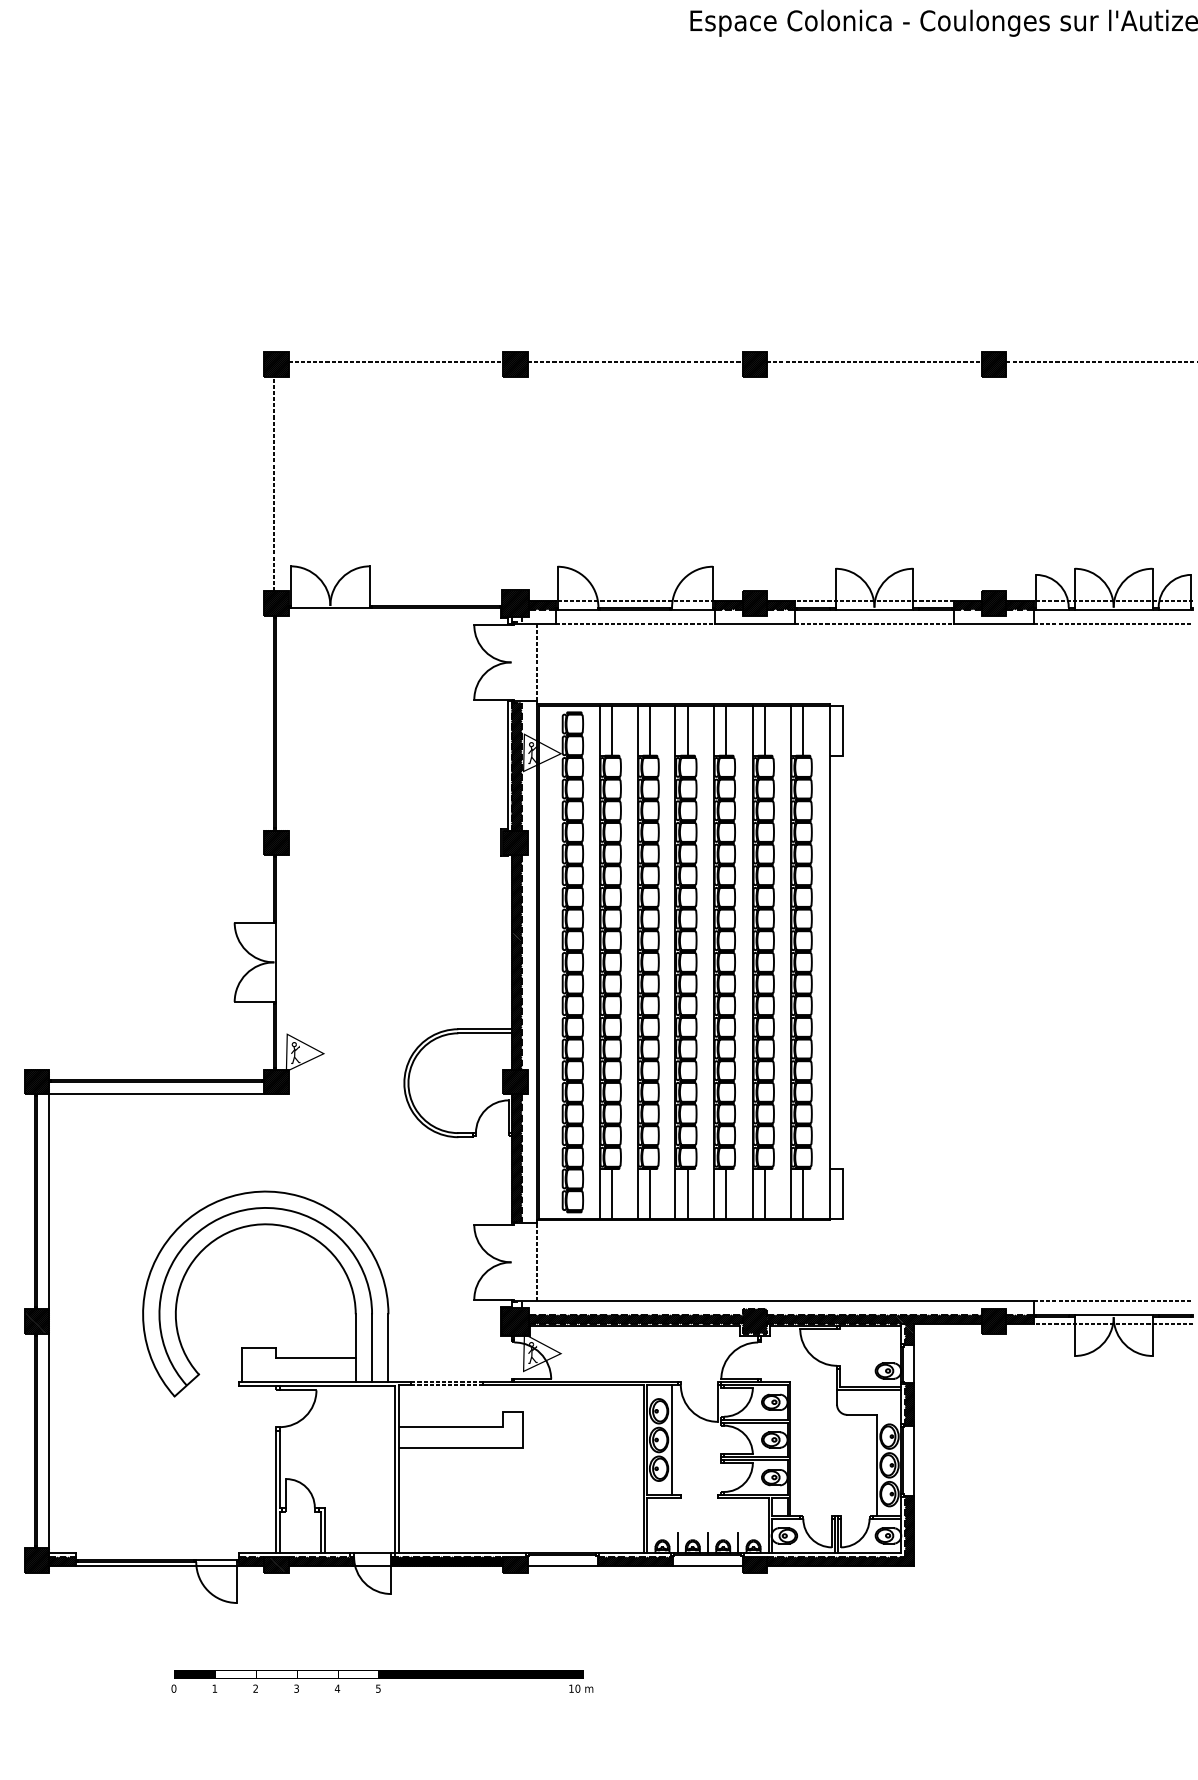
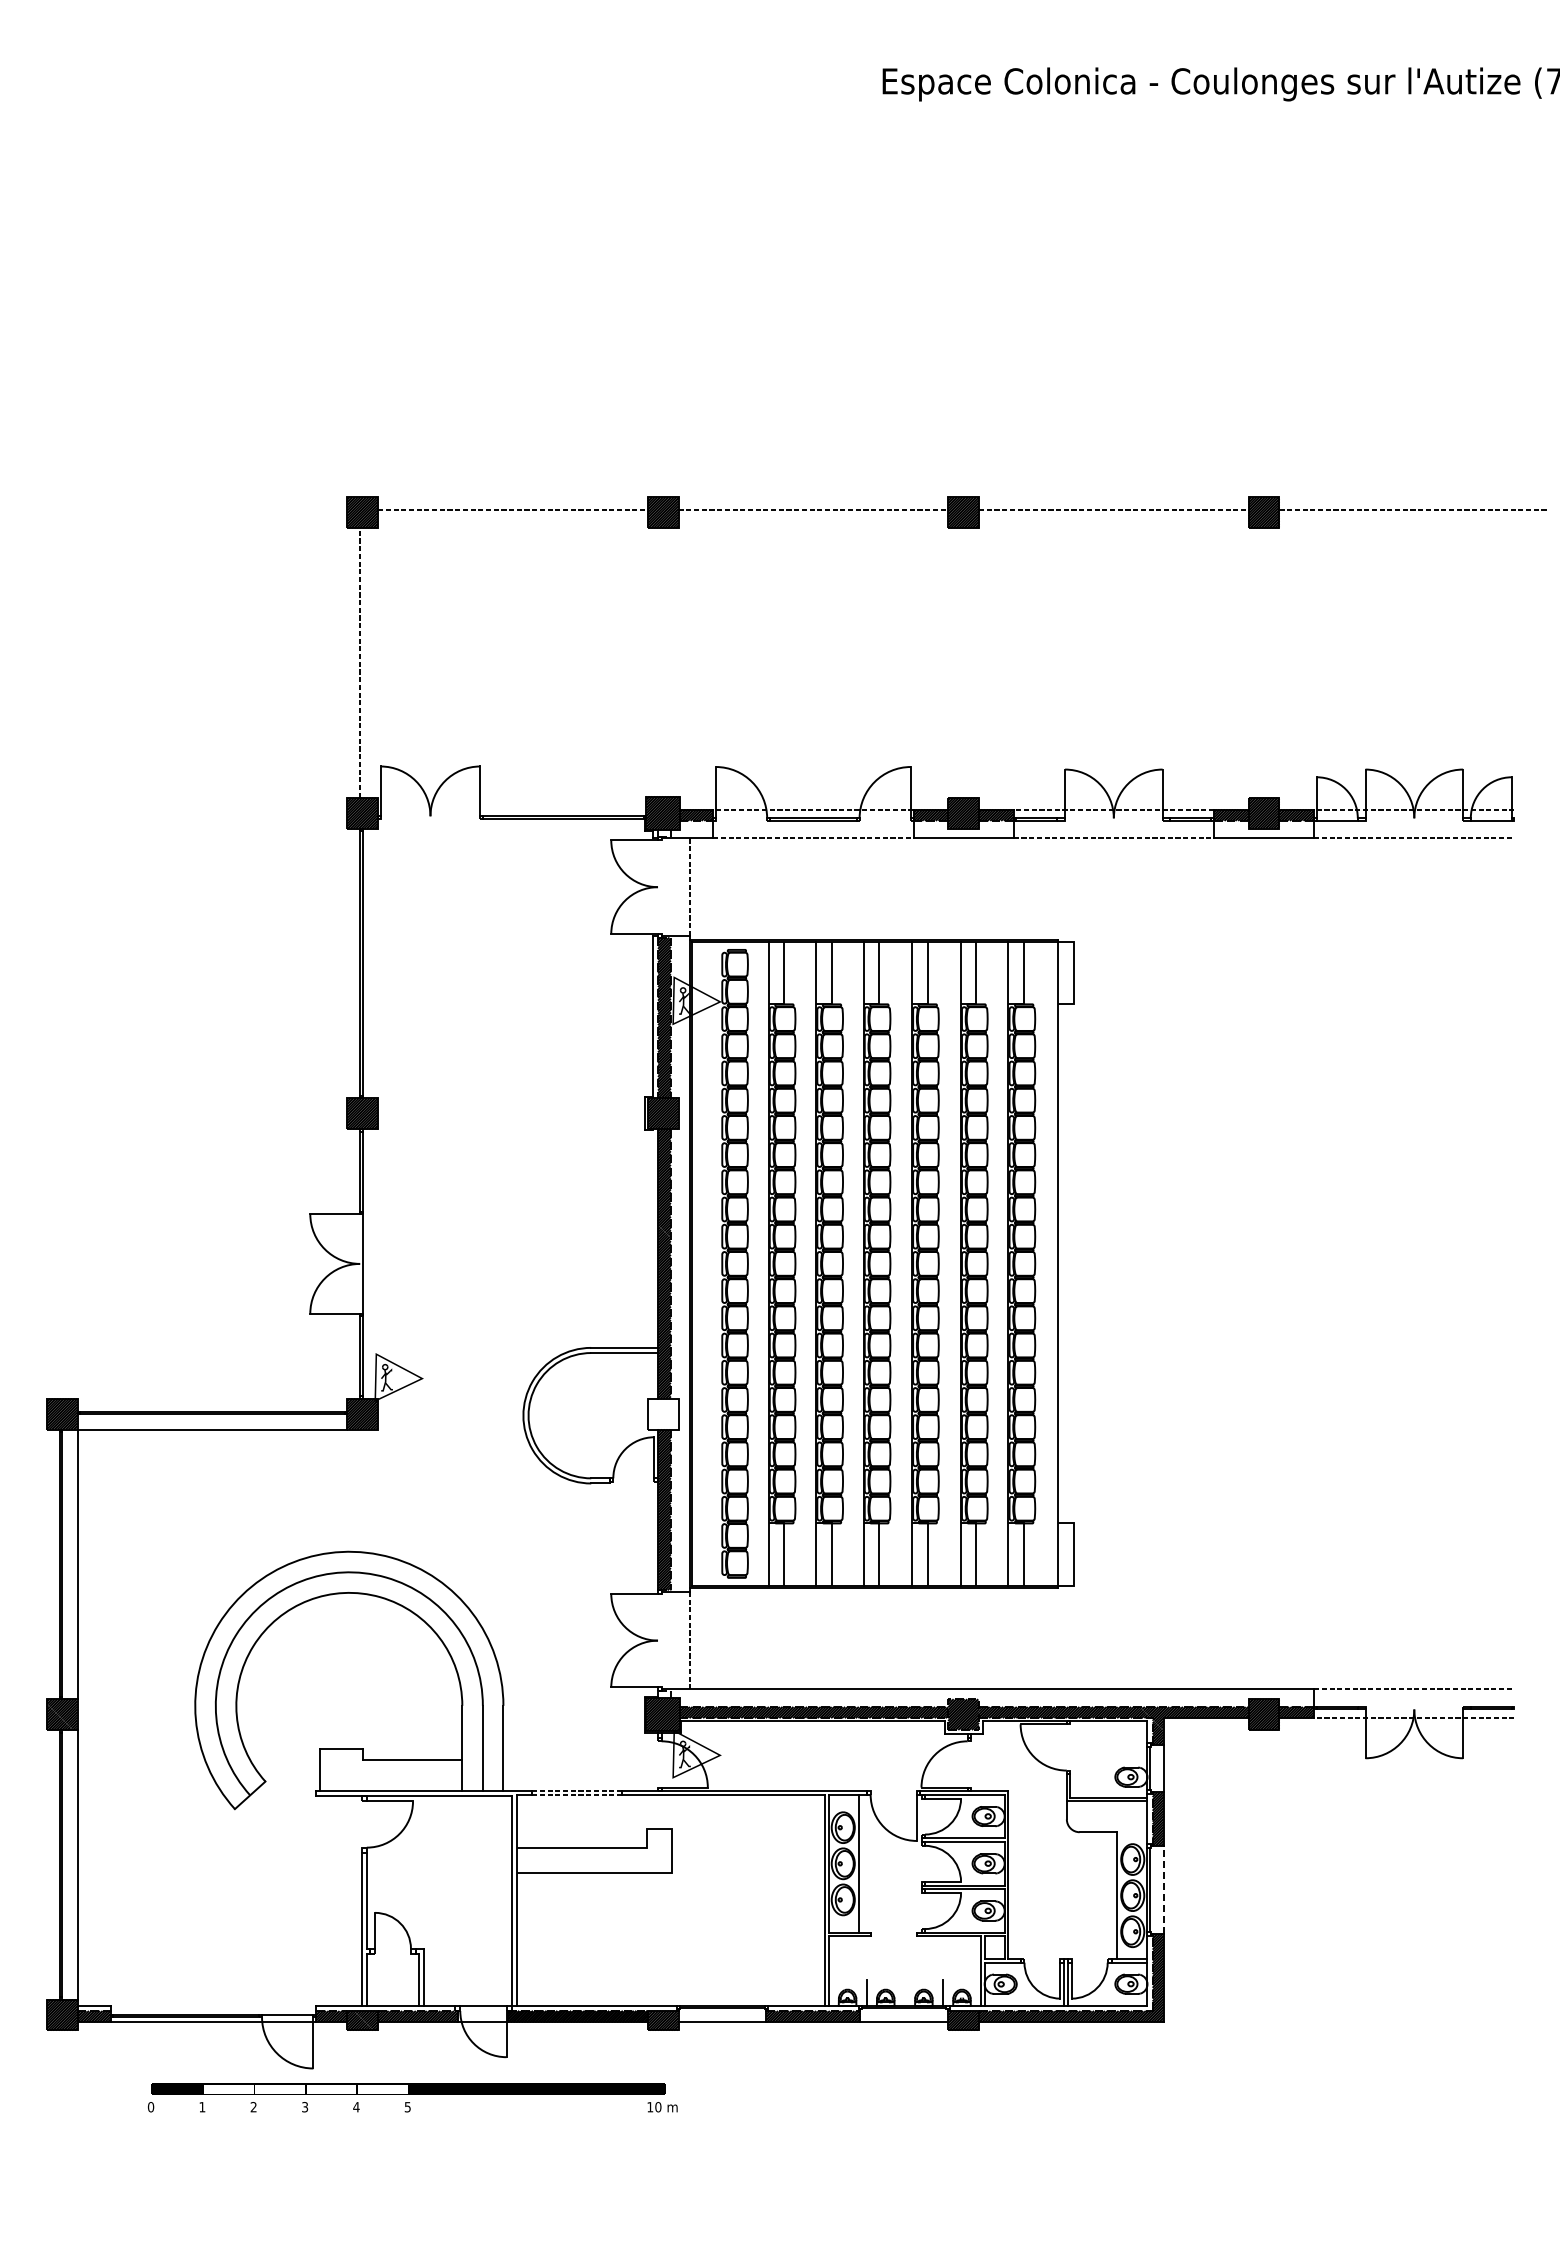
line: (330, 607) -> (430, 818), removed
line: (578, 609) -> (741, 820), removed
line: (691, 609) -> (884, 820), removed
line: (874, 609) -> (1113, 820), removed
line: (1113, 609) -> (1414, 820), removed
hatch: (515, 1081) -> (662, 1413), removed
line: (1113, 1314) -> (1414, 1706), removed
line: (914, 1461) -> (1163, 1890), solid -> dashed
line: (707, 1542) -> (904, 1992), removed
text: (382, 1681) -> (412, 2097), moved

